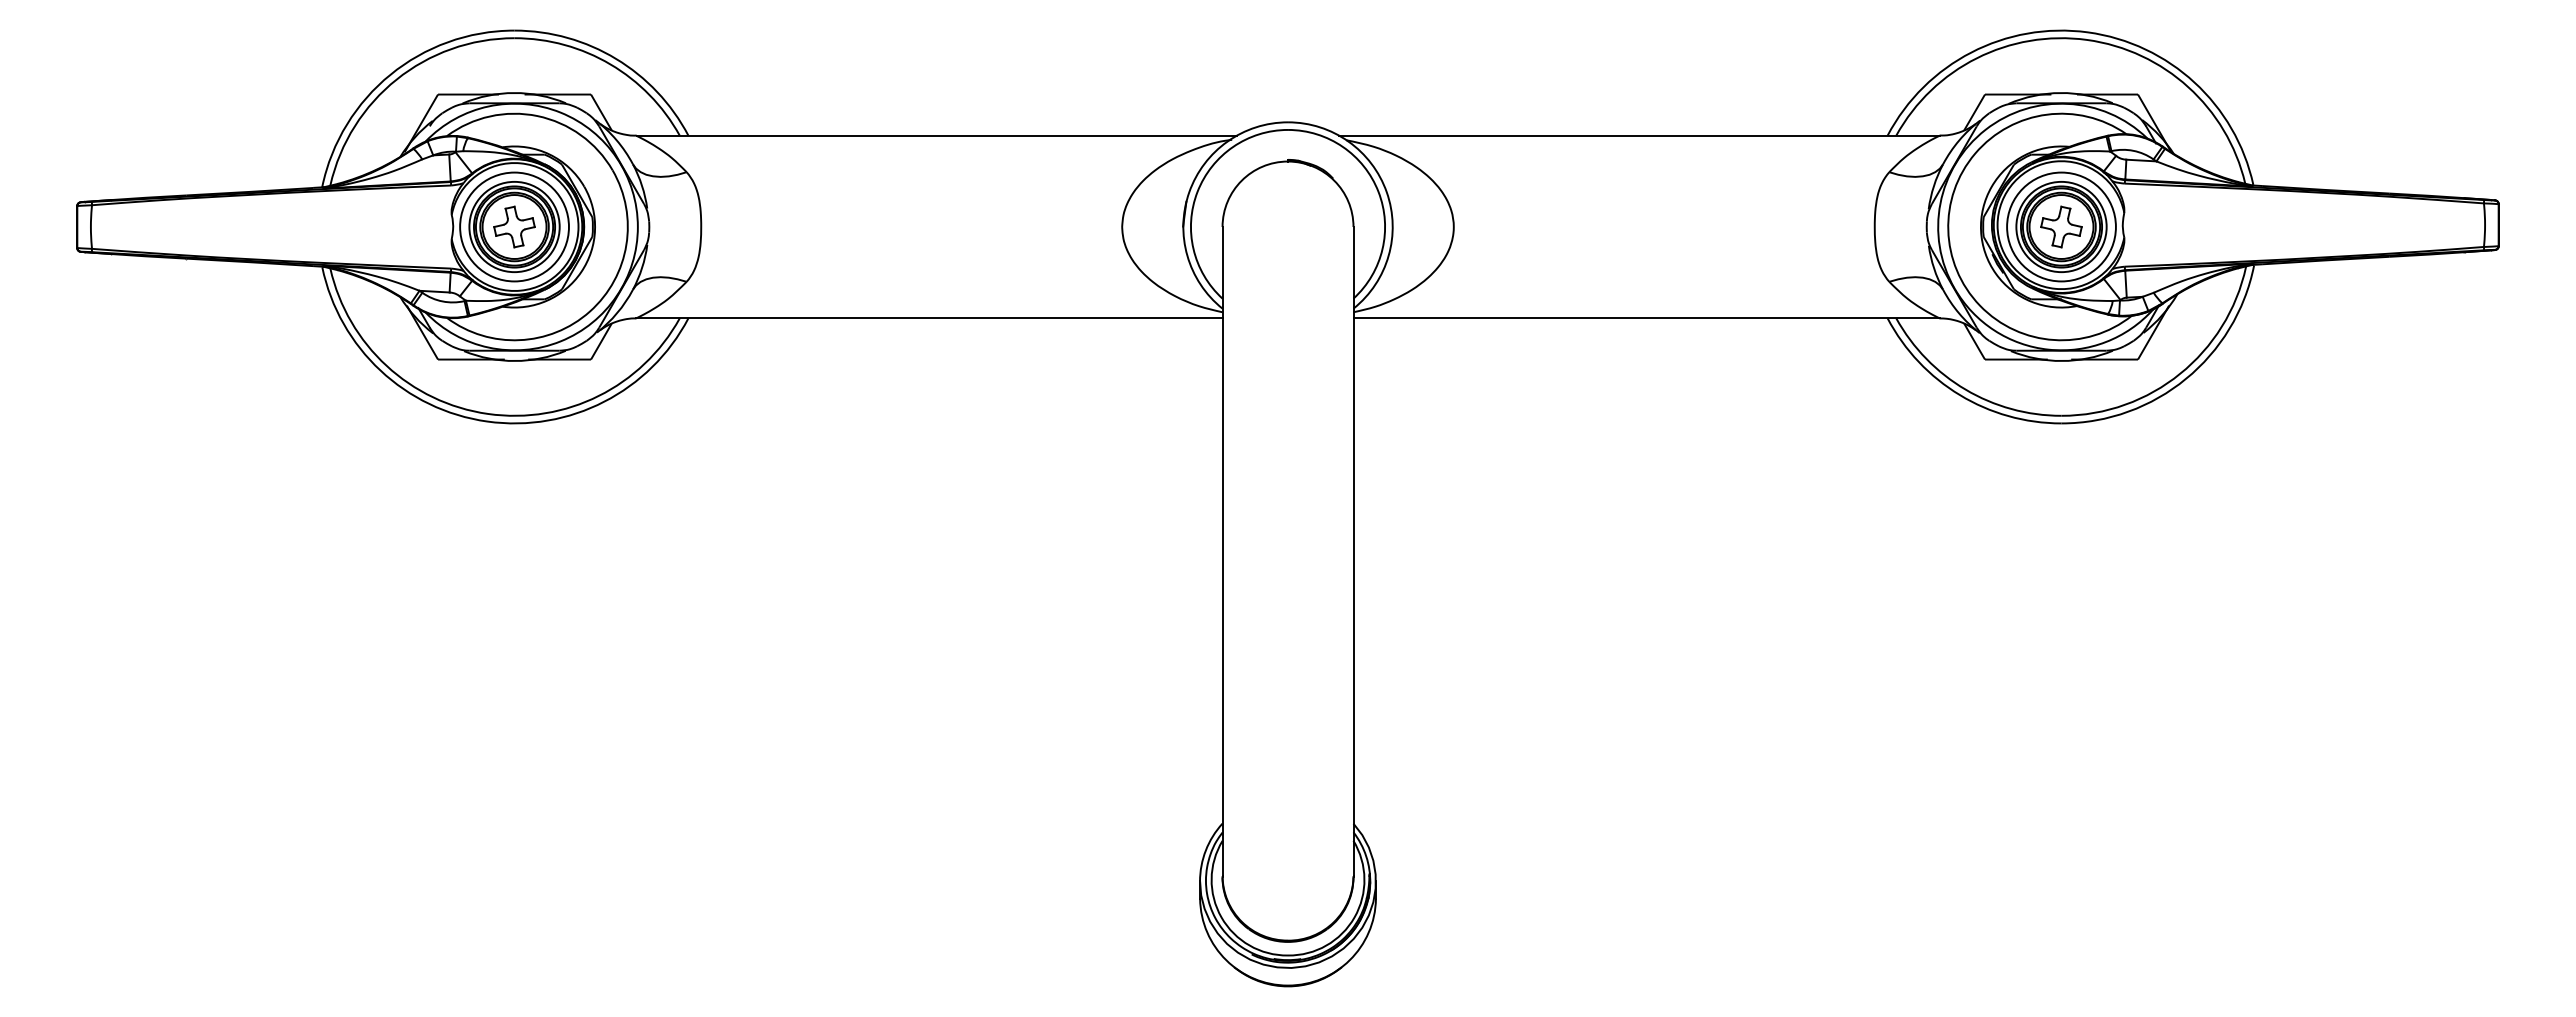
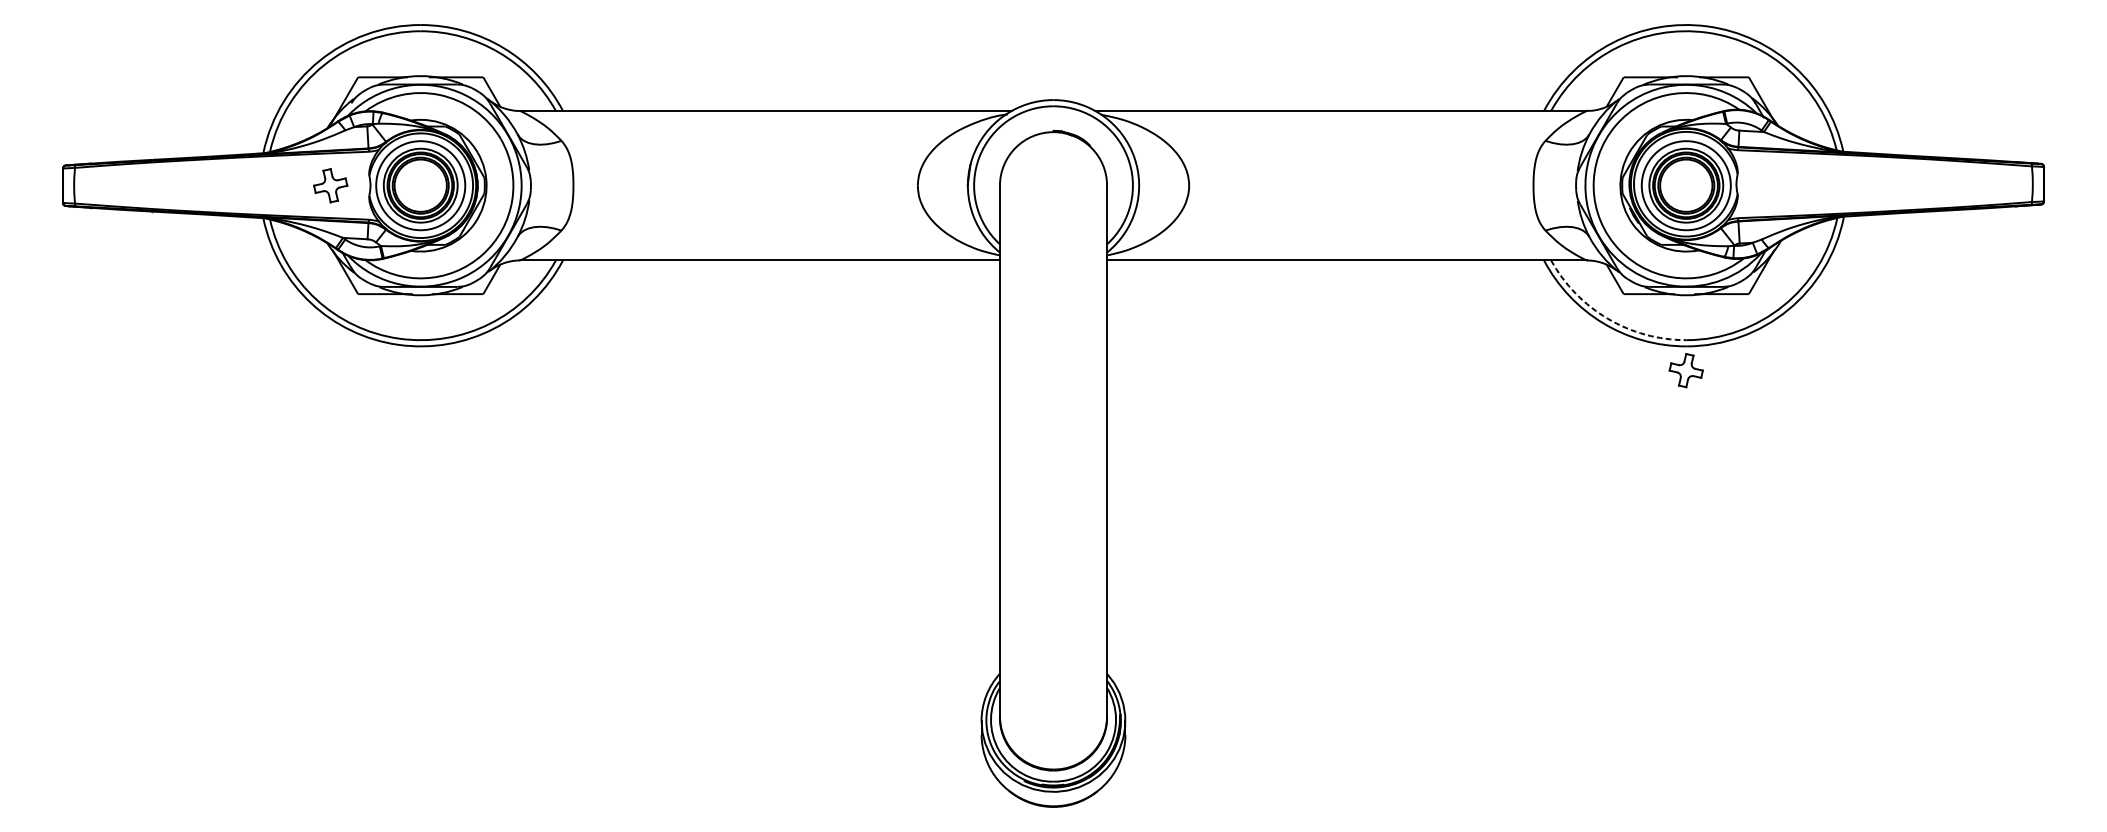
part: (514, 226) -> (330, 185), moved
part: (2061, 226) -> (1686, 370), moved
arc: (1965, 389) -> (1607, 318), solid -> dashed

